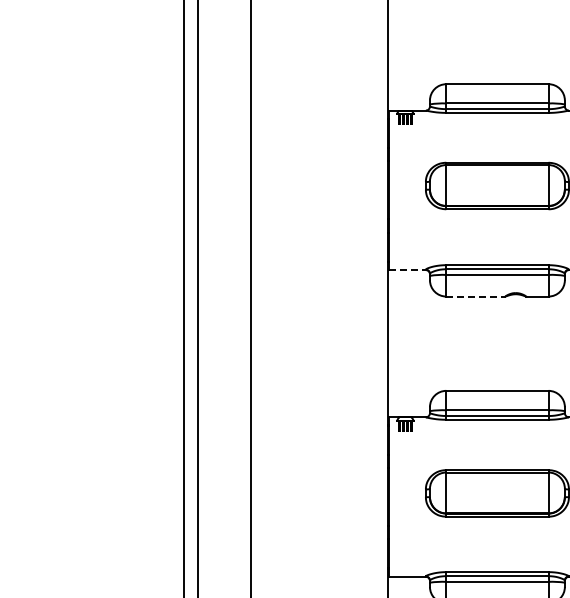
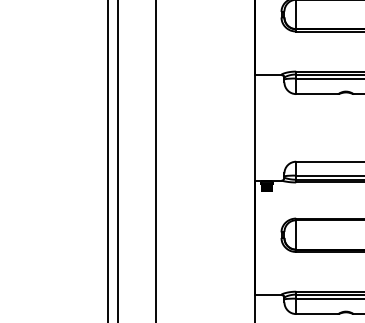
line: (408, 270) -> (269, 75), dashed -> solid
line: (475, 296) -> (317, 94), dashed -> solid

